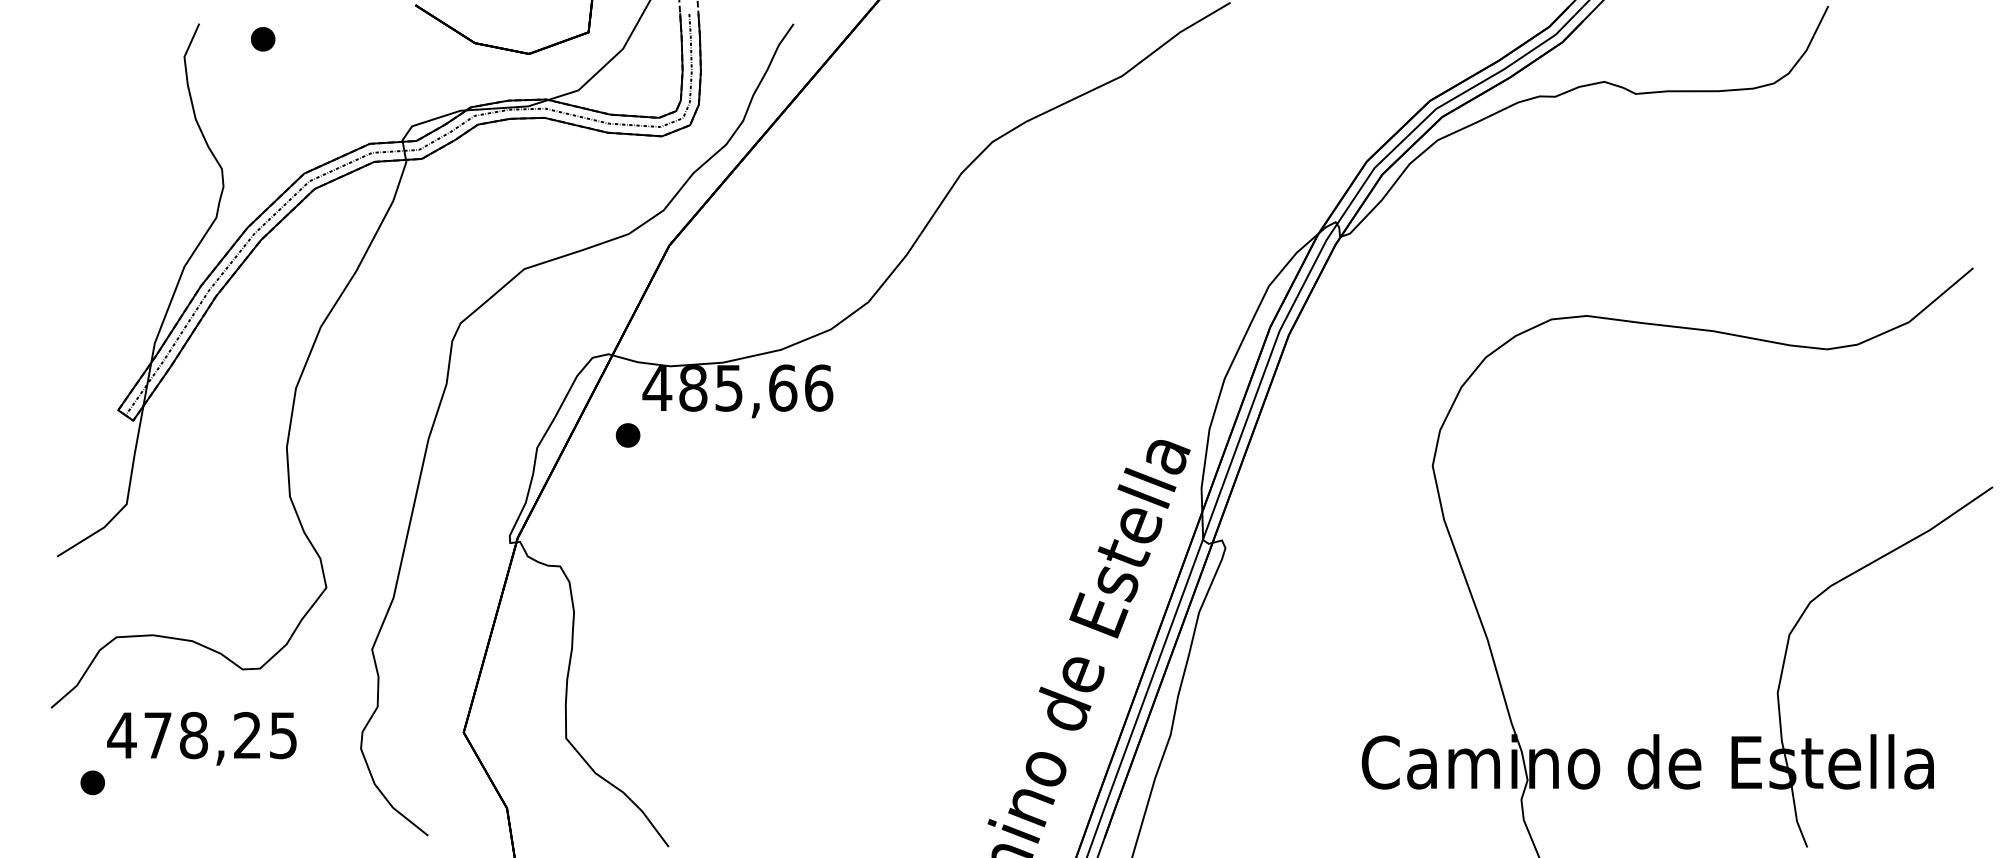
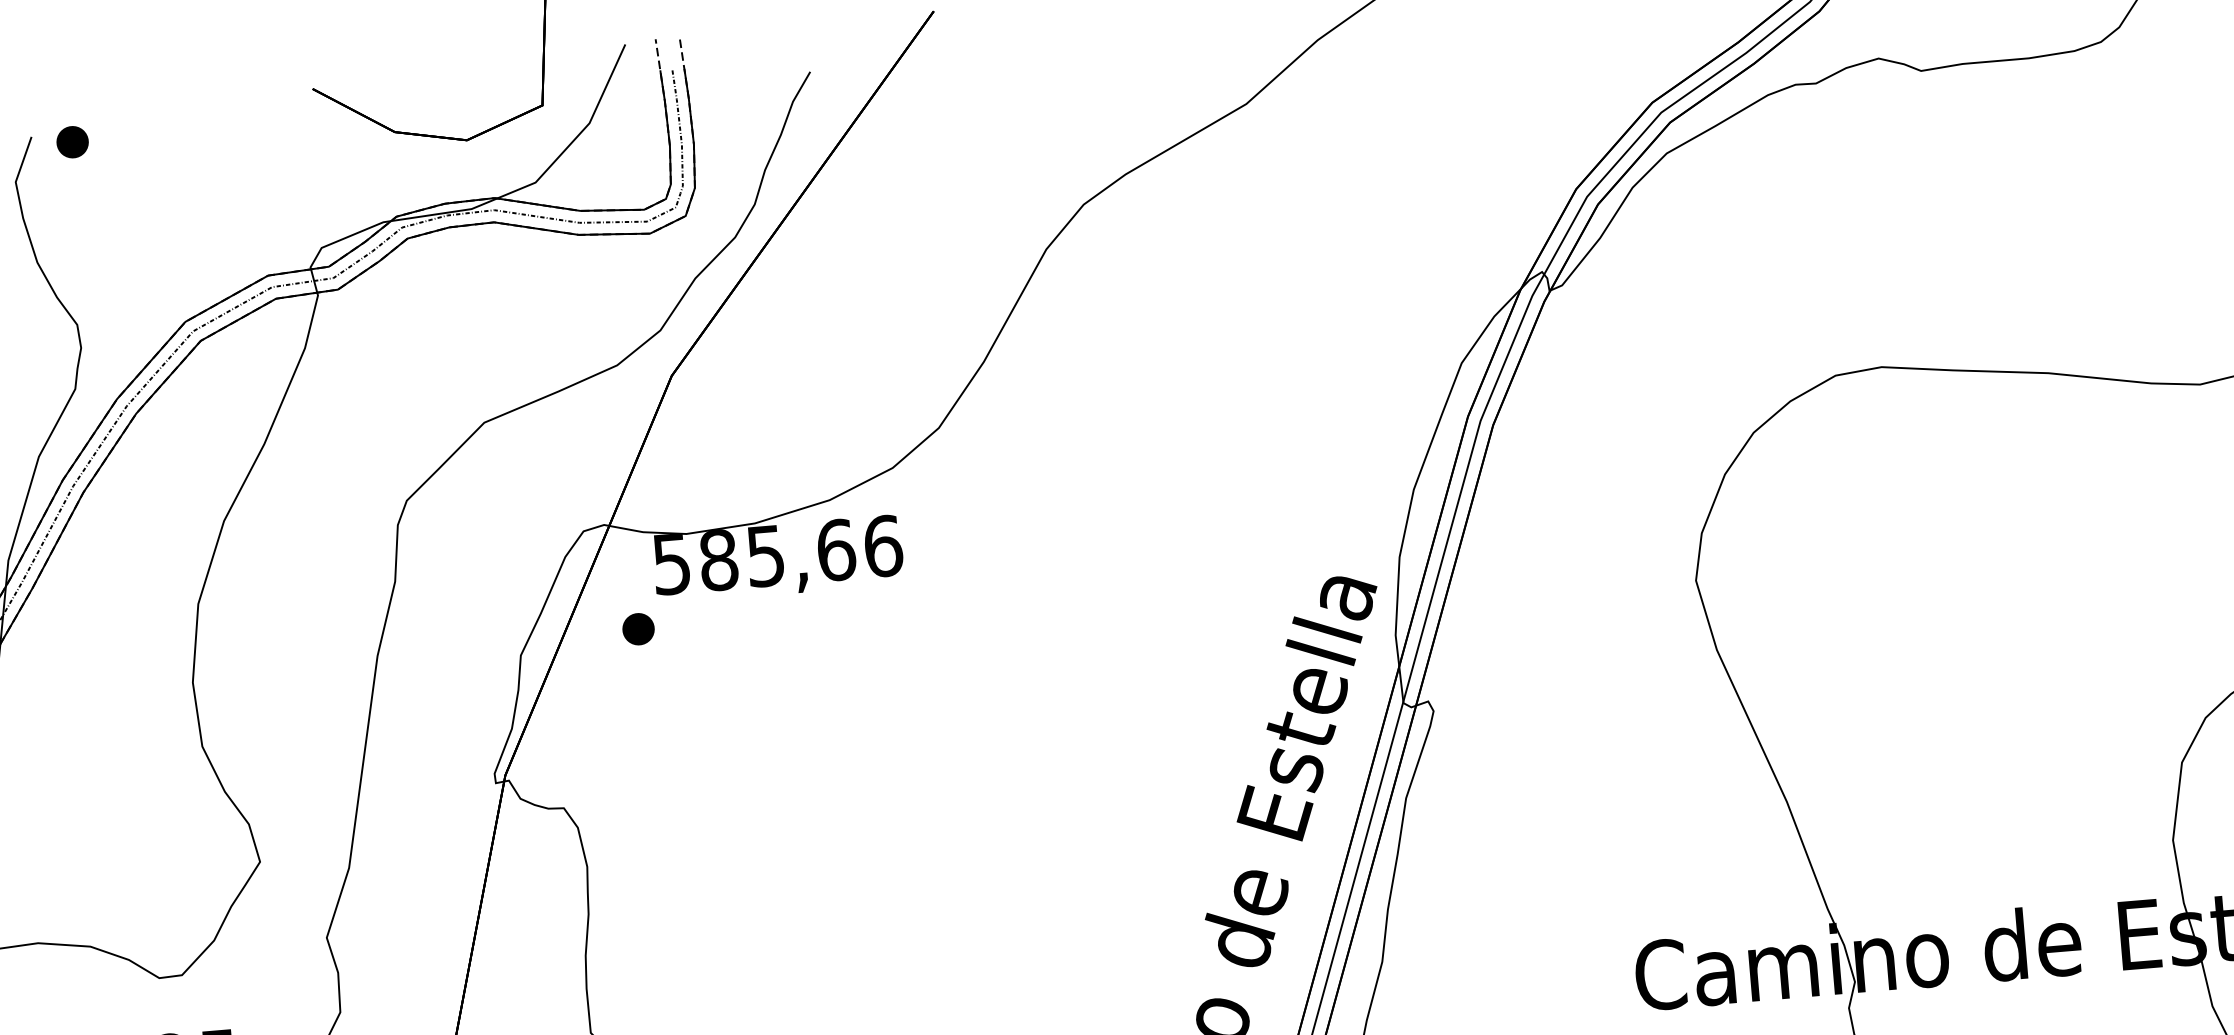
part: (262, 39) -> (71, 142), moved
text: (657, 388) -> (671, 564), 485,66 -> 585,66

